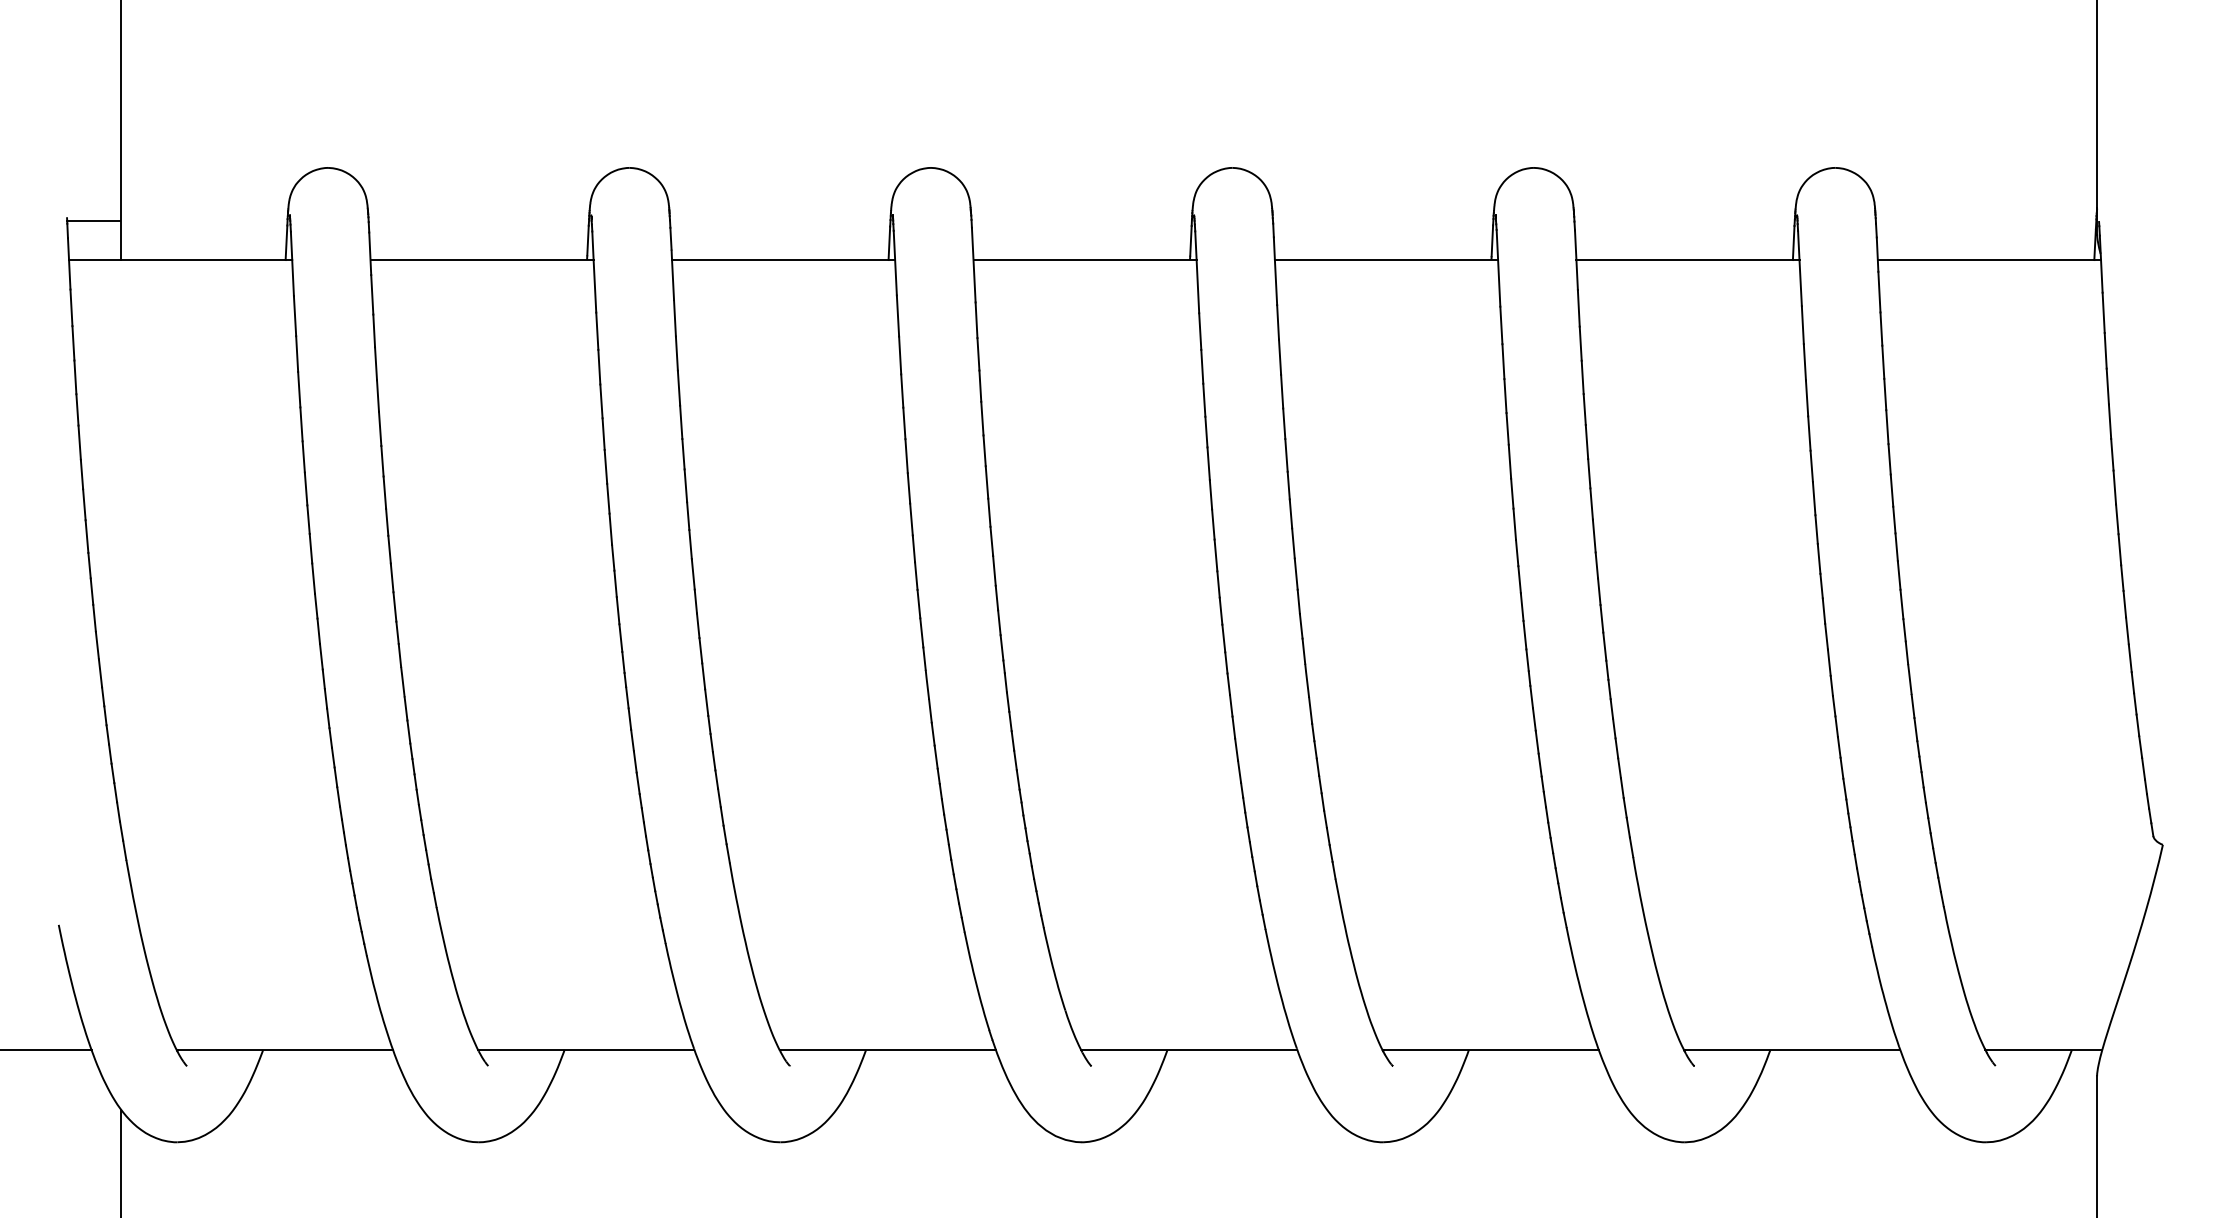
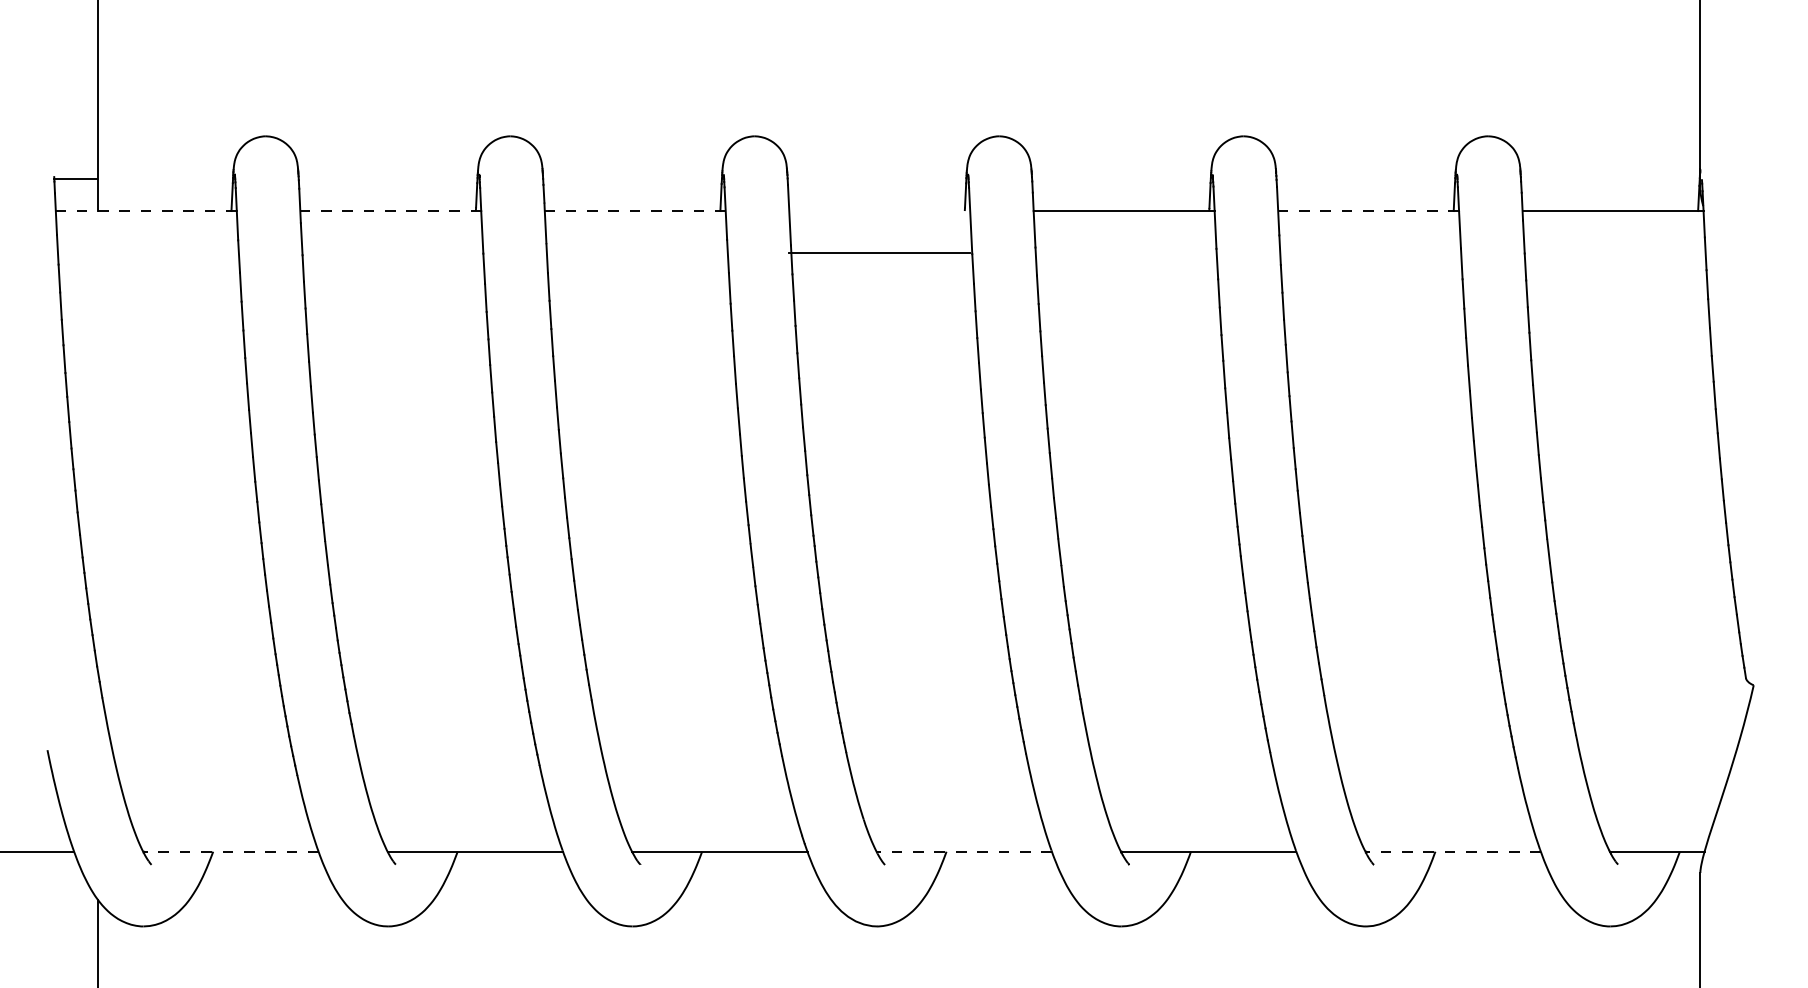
line: (179, 260) -> (145, 211), solid -> dashed
line: (481, 260) -> (390, 211), solid -> dashed
line: (782, 260) -> (634, 211), solid -> dashed
line: (1084, 260) -> (879, 253), moved
line: (1687, 260) -> (1368, 211), solid -> dashed
line: (284, 1049) -> (230, 851), solid -> dashed
line: (1189, 1049) -> (964, 851), solid -> dashed
line: (1792, 1049) -> (1453, 851), solid -> dashed

